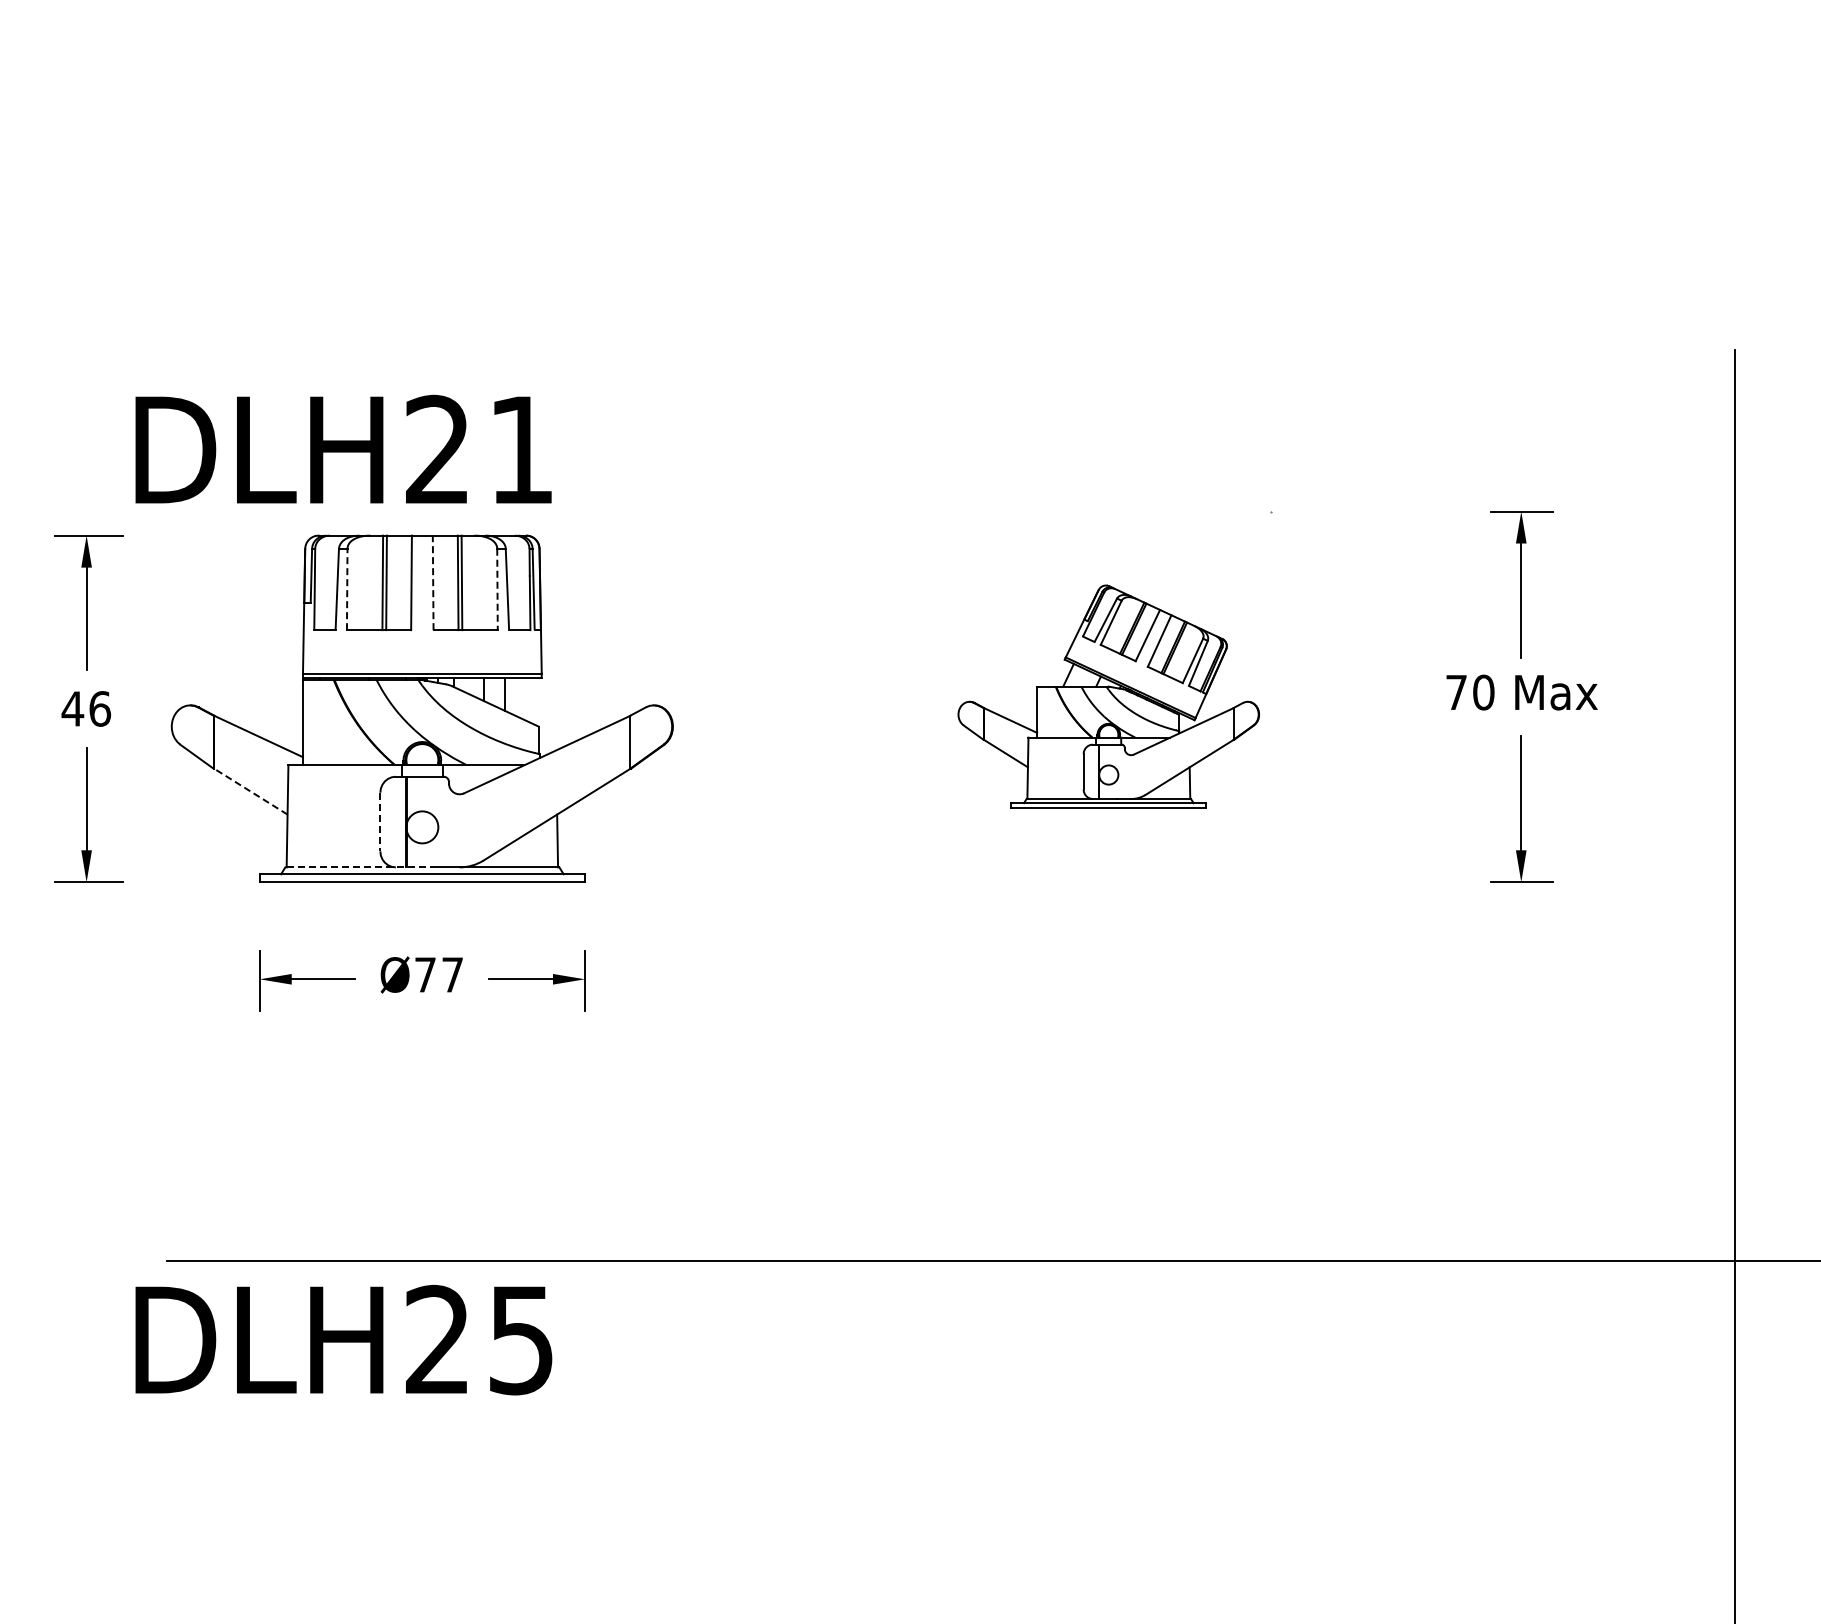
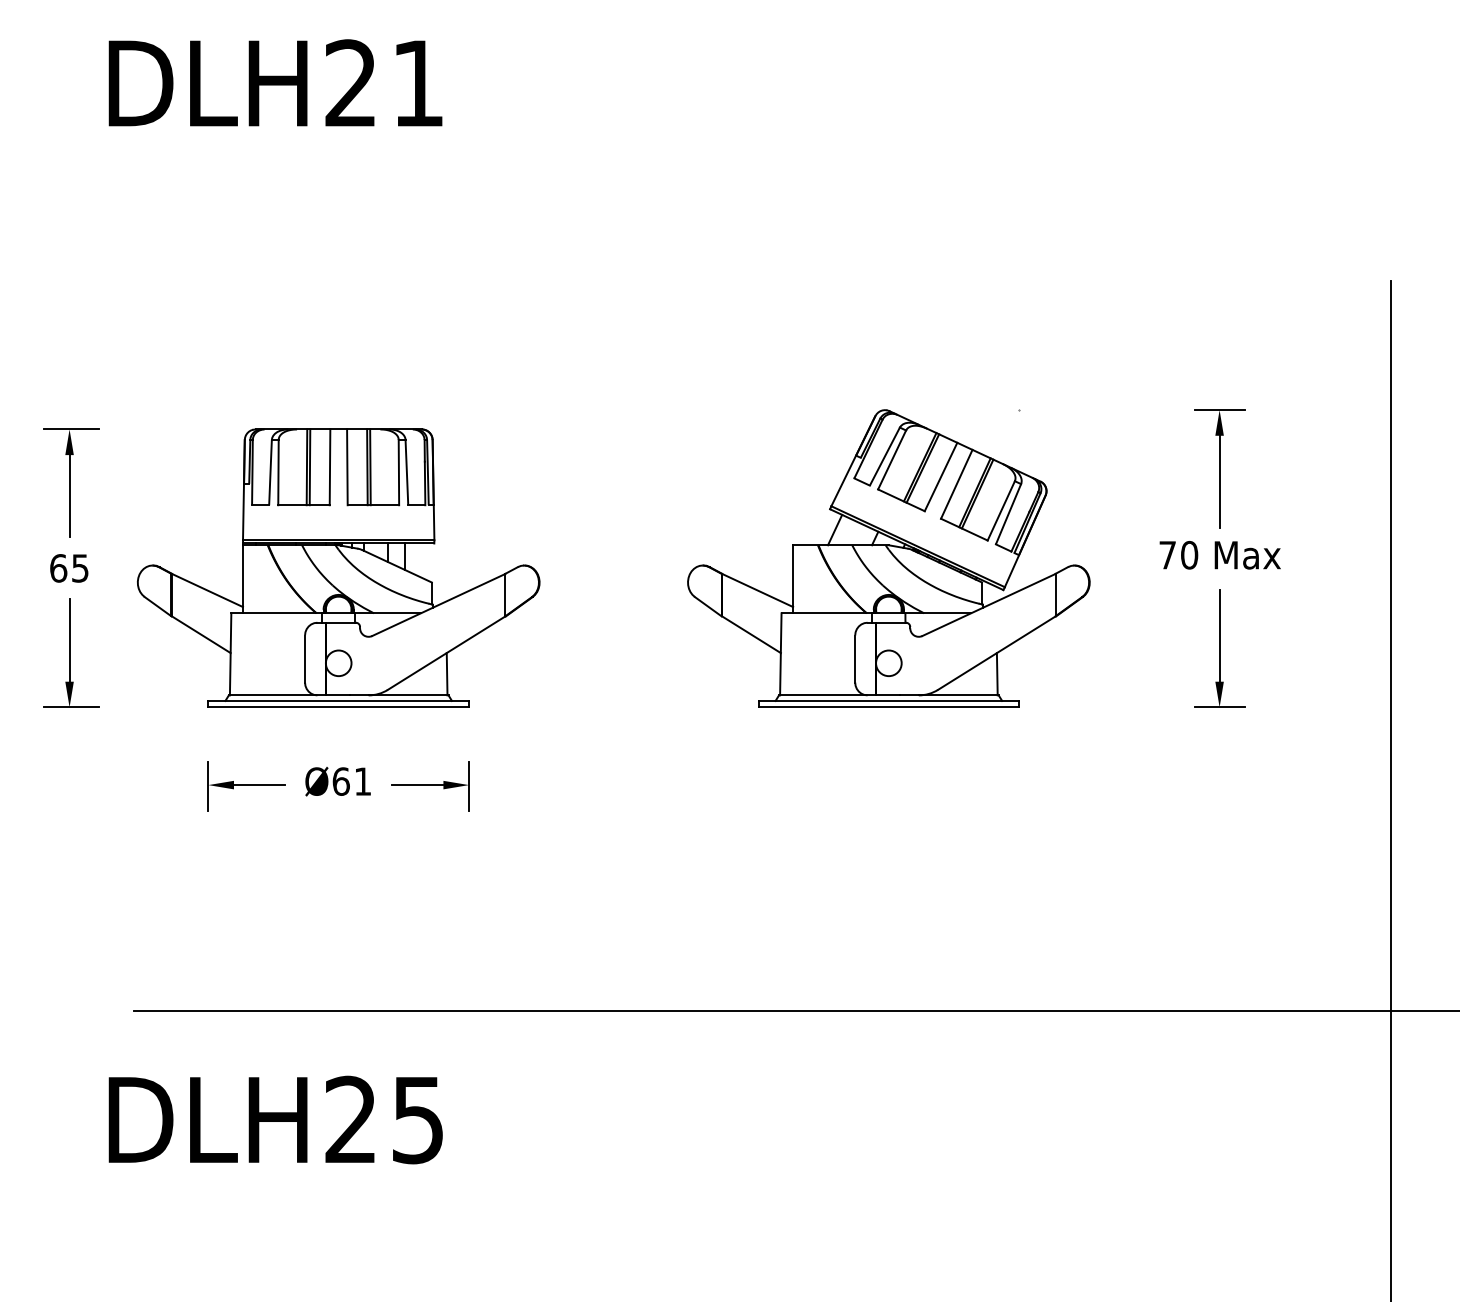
text: (343, 448) -> (275, 82), moved
line: (433, 582) -> (347, 467), dashed -> solid
line: (347, 589) -> (278, 472), dashed -> solid
line: (497, 589) -> (398, 472), dashed -> solid
part: (1108, 696) -> (888, 558), size x1.67
text: (86, 708) -> (69, 568), 46 -> 65
line: (250, 791) -> (200, 634), dashed -> solid
line: (380, 822) -> (305, 659), dashed -> solid
line: (360, 867) -> (289, 695), dashed -> solid
text: (438, 974) -> (351, 781), Ø77 -> Ø61
text: (343, 1339) -> (275, 1119), moved

